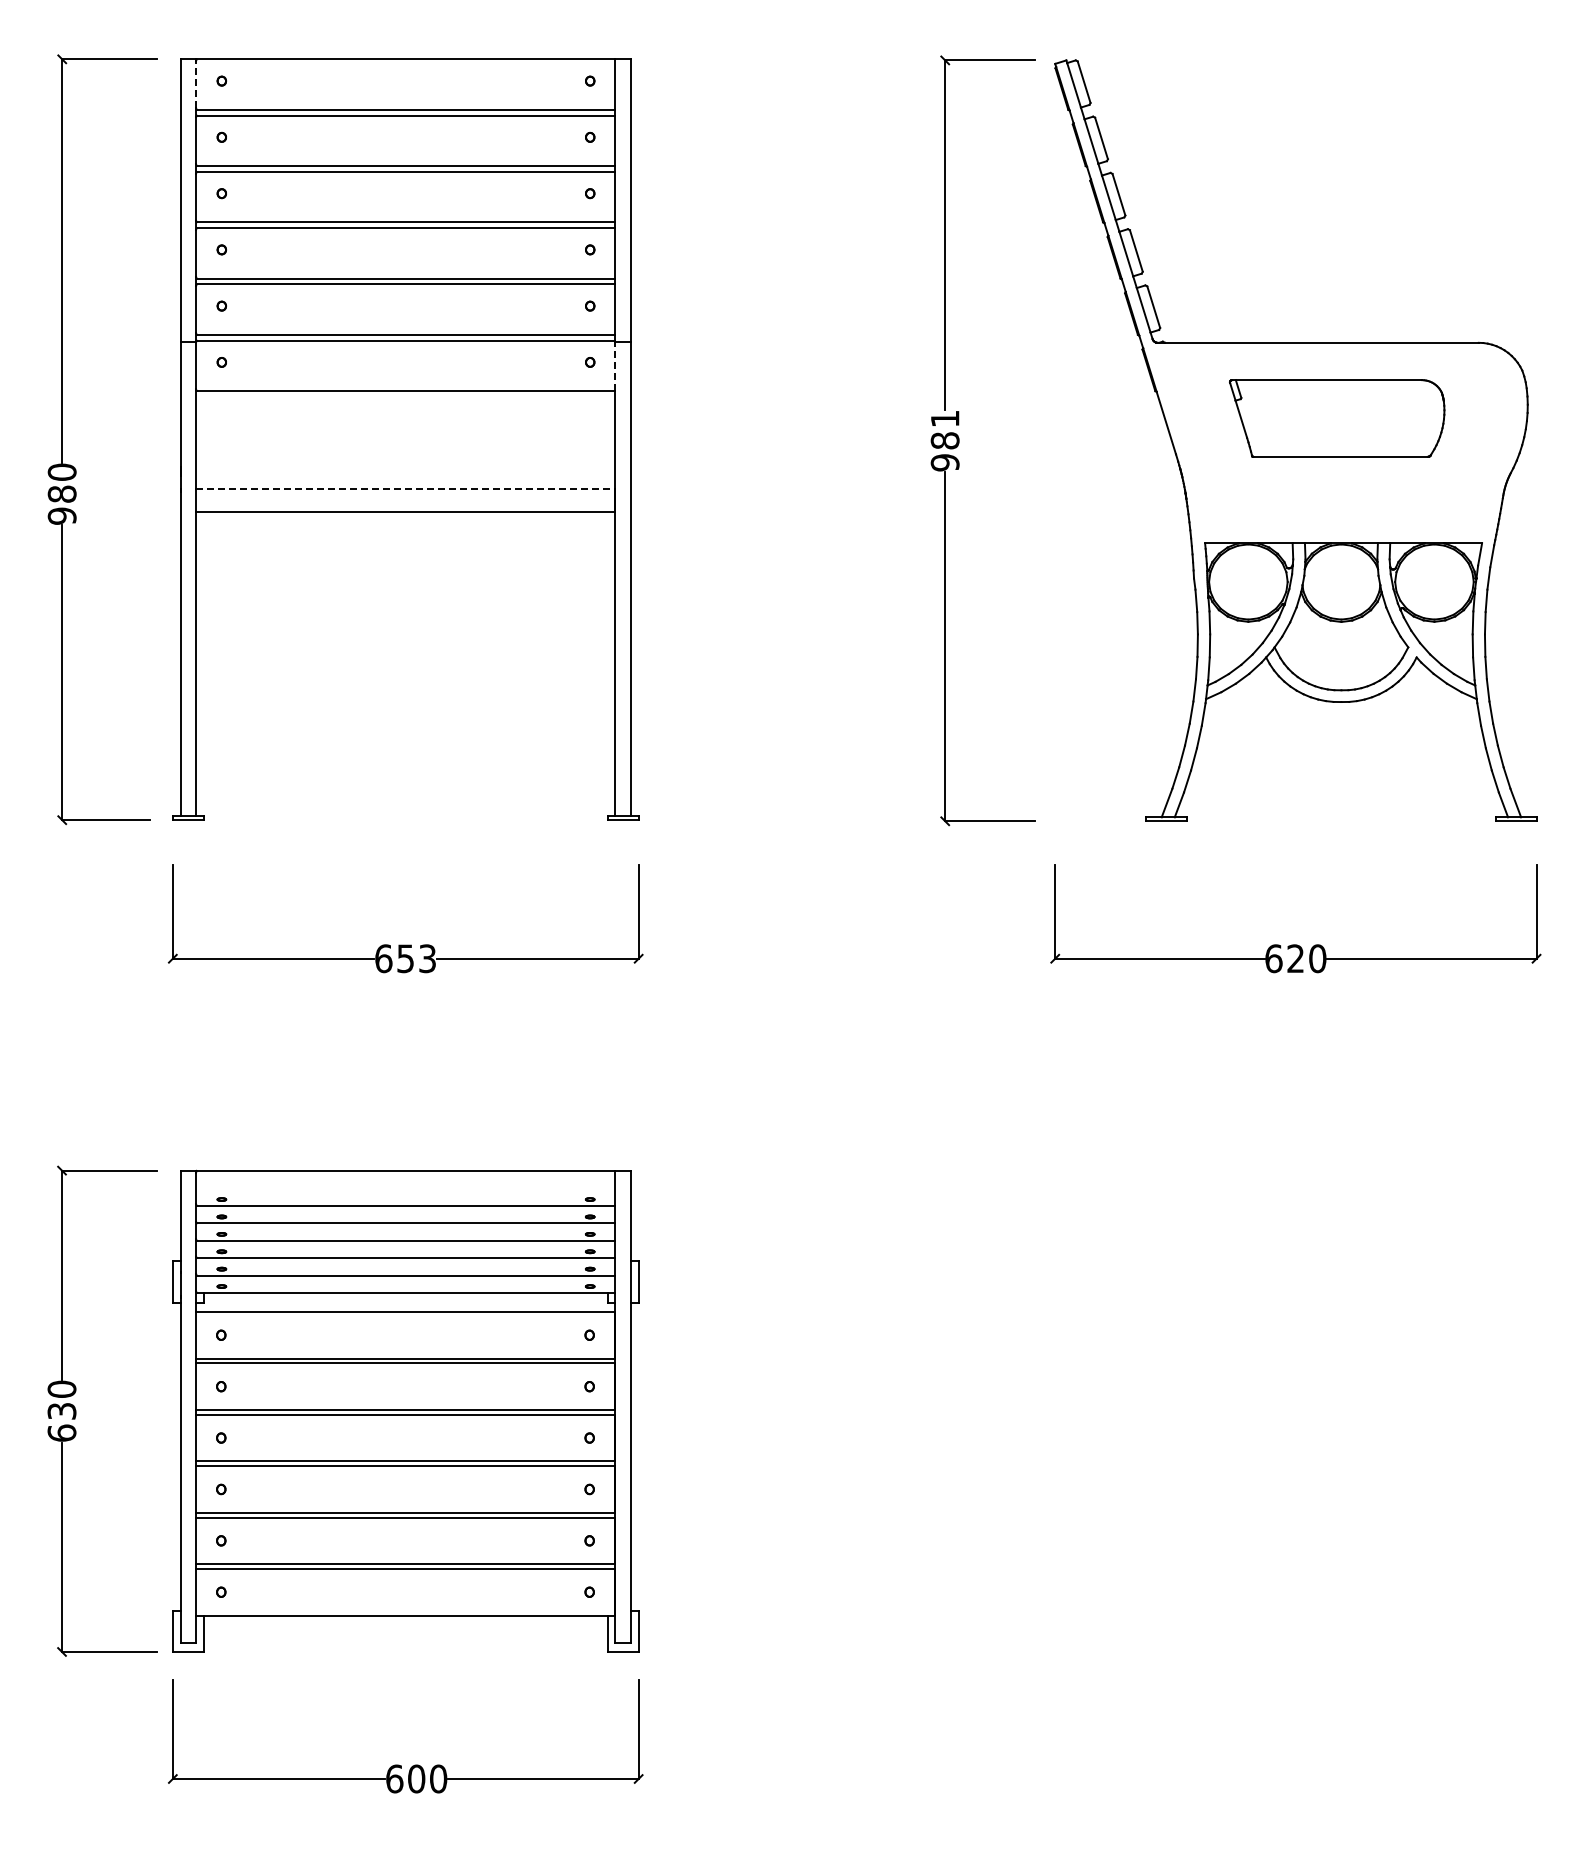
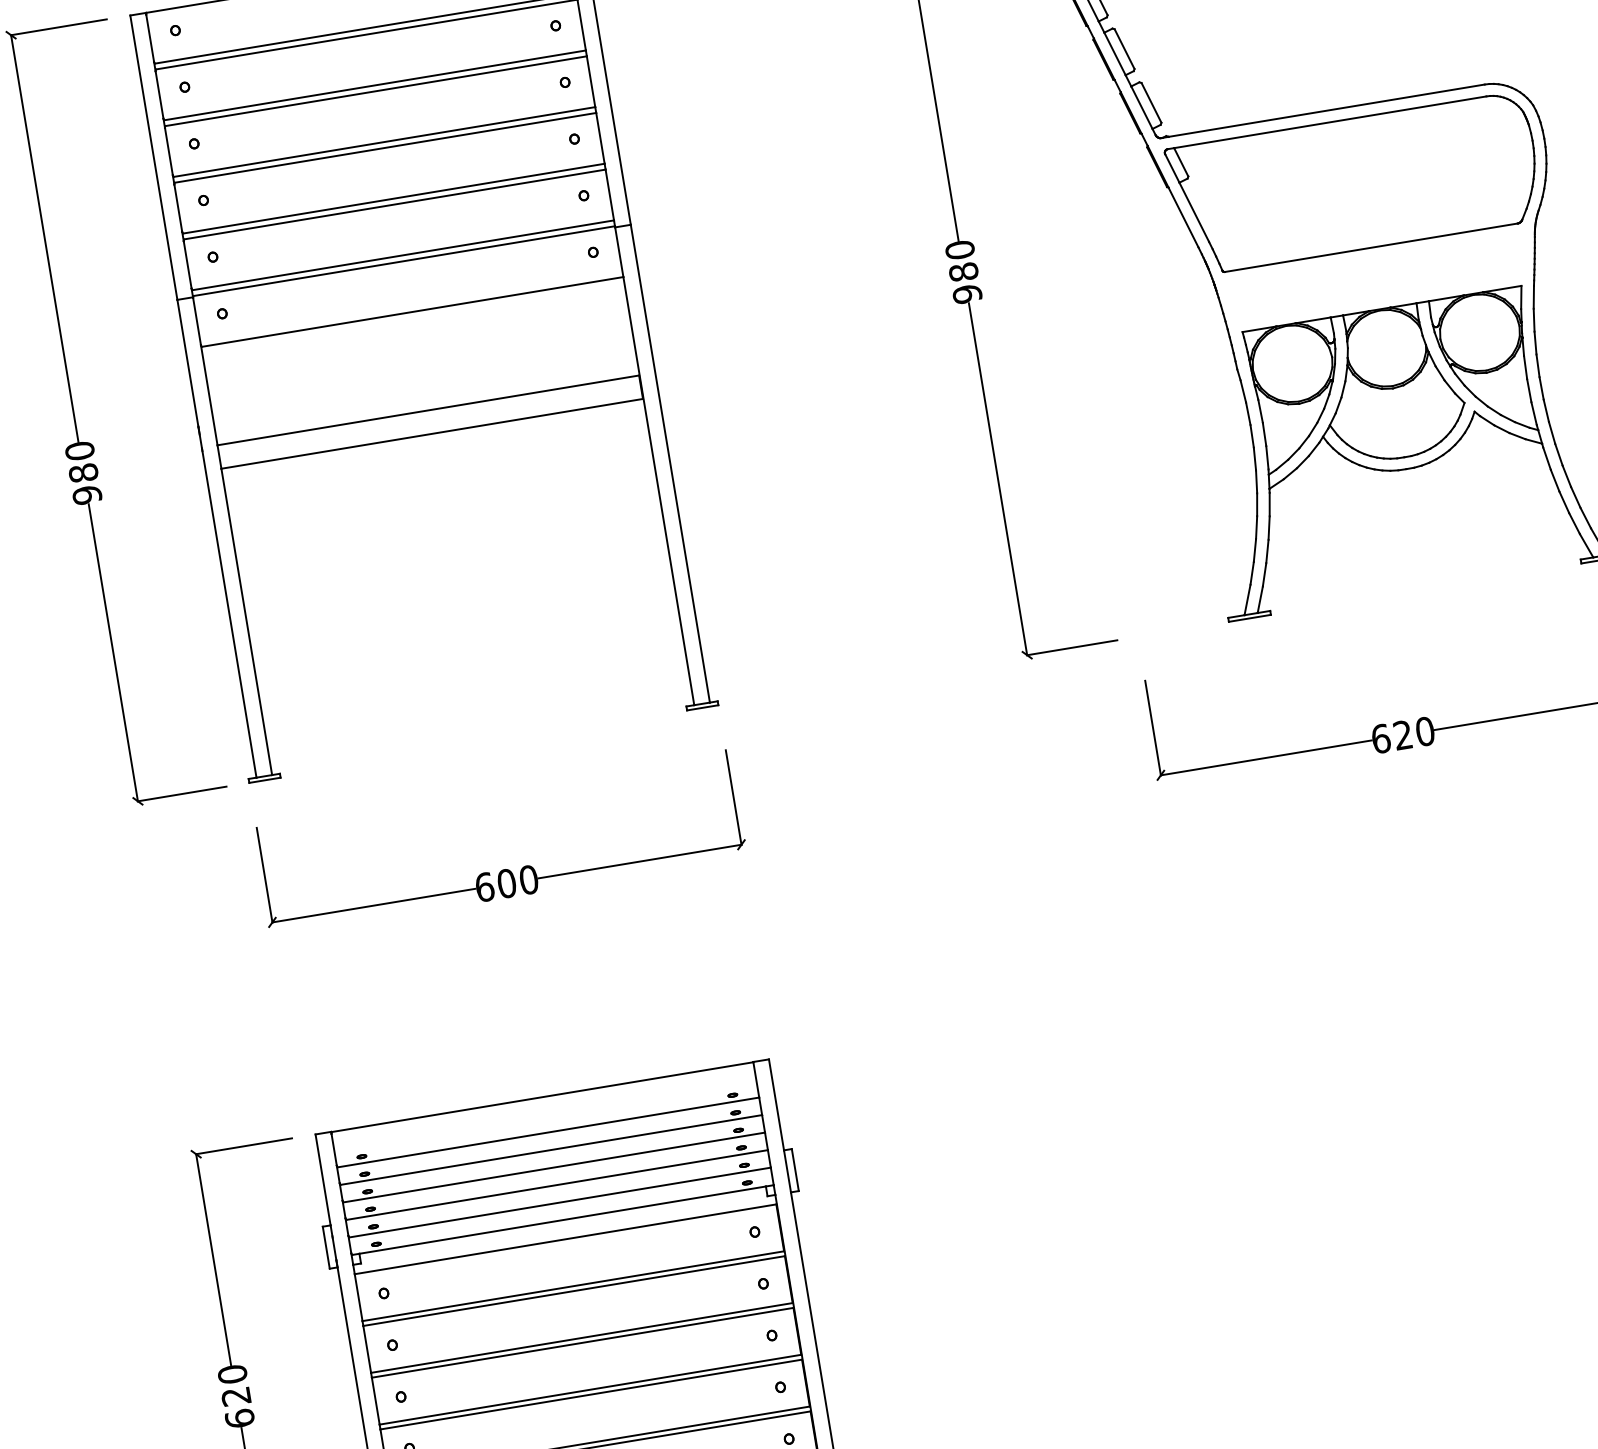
line: (196, 84) -> (150, 38), dashed -> solid
line: (615, 366) -> (619, 252), dashed -> solid
text: (944, 418) -> (959, 249), 981 -> 980
part: (1336, 418) -> (1354, 184), size x1.67
line: (405, 488) -> (428, 410), dashed -> solid
text: (416, 958) -> (517, 881), 653 -> 600
text: (62, 1411) -> (236, 1396), 630 -> 620

